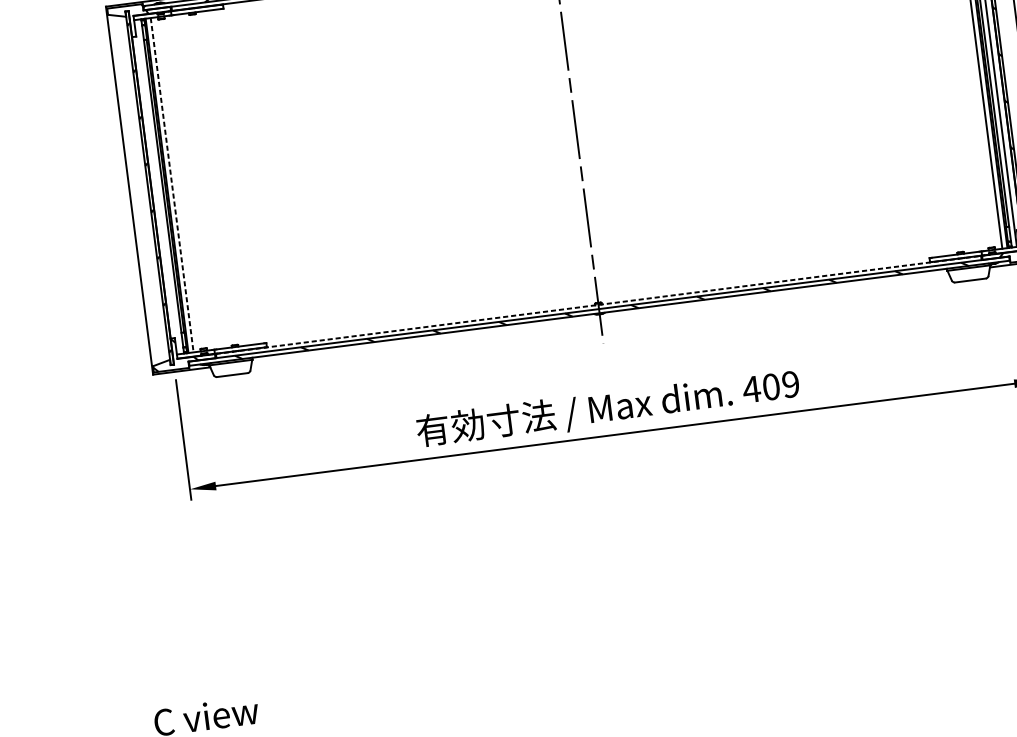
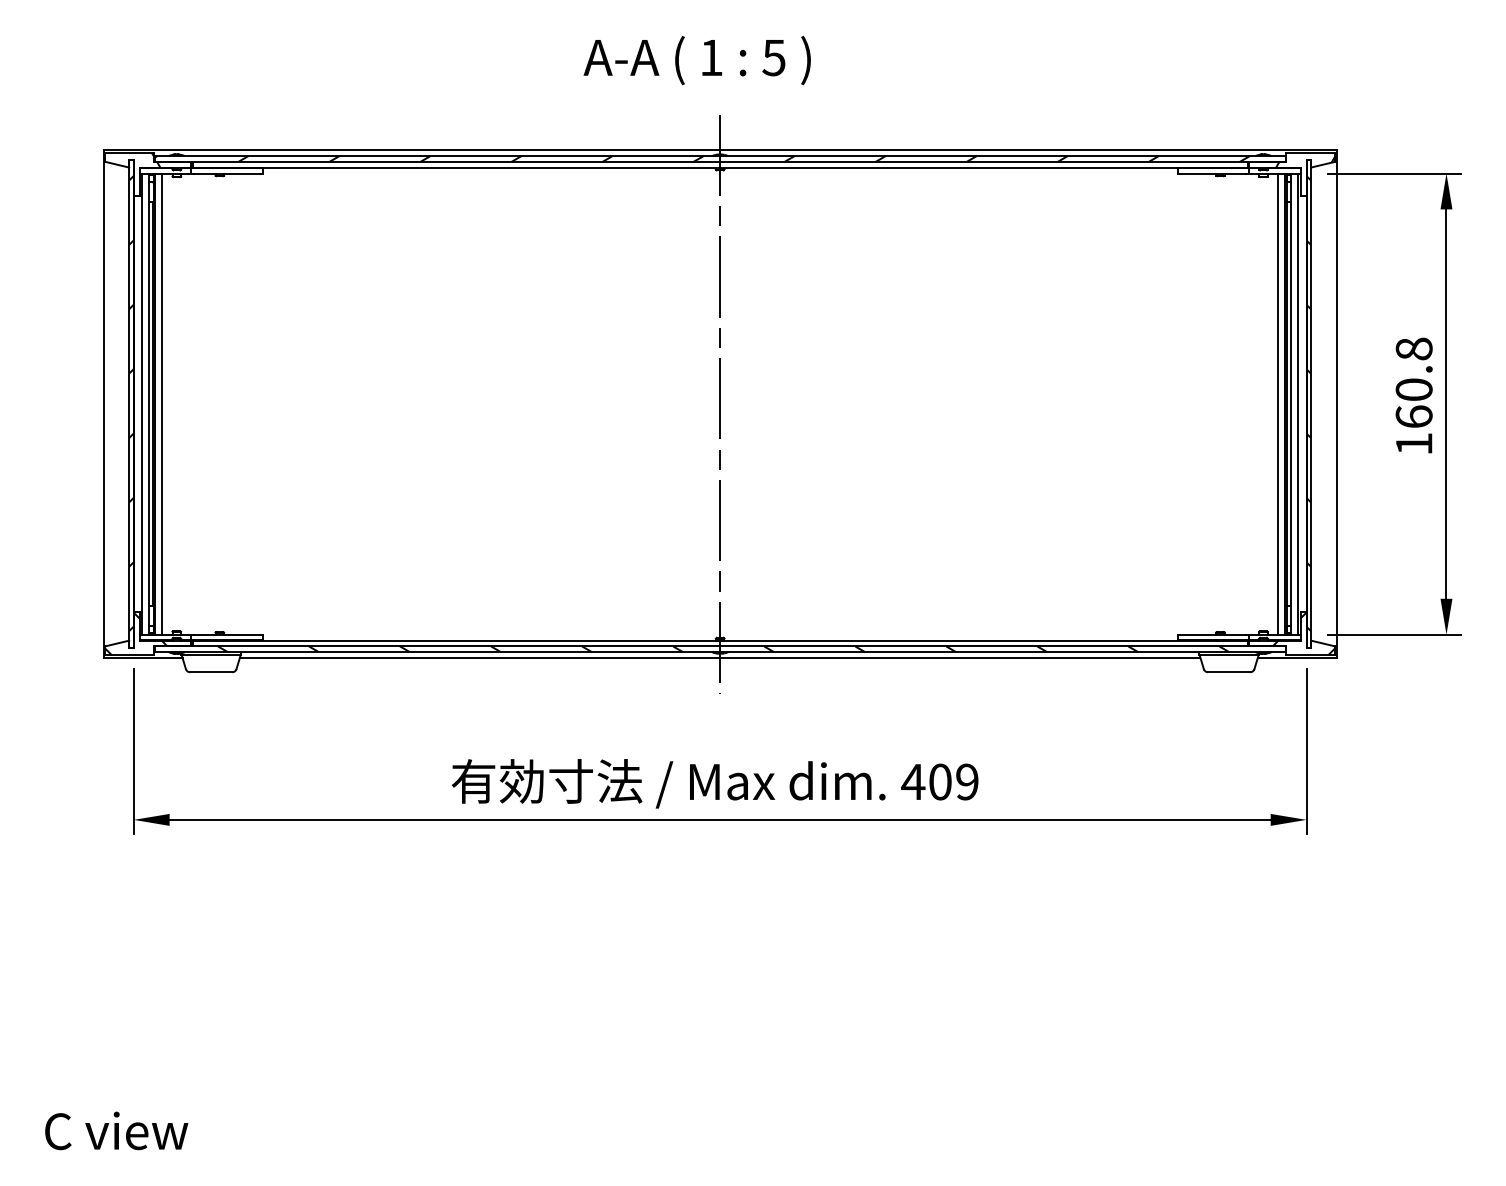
line: (172, 185) -> (162, 404), dashed -> solid
line: (157, 186) -> (142, 403), added
line: (598, 304) -> (720, 640), dashed -> solid
line: (599, 317) -> (719, 657), added

